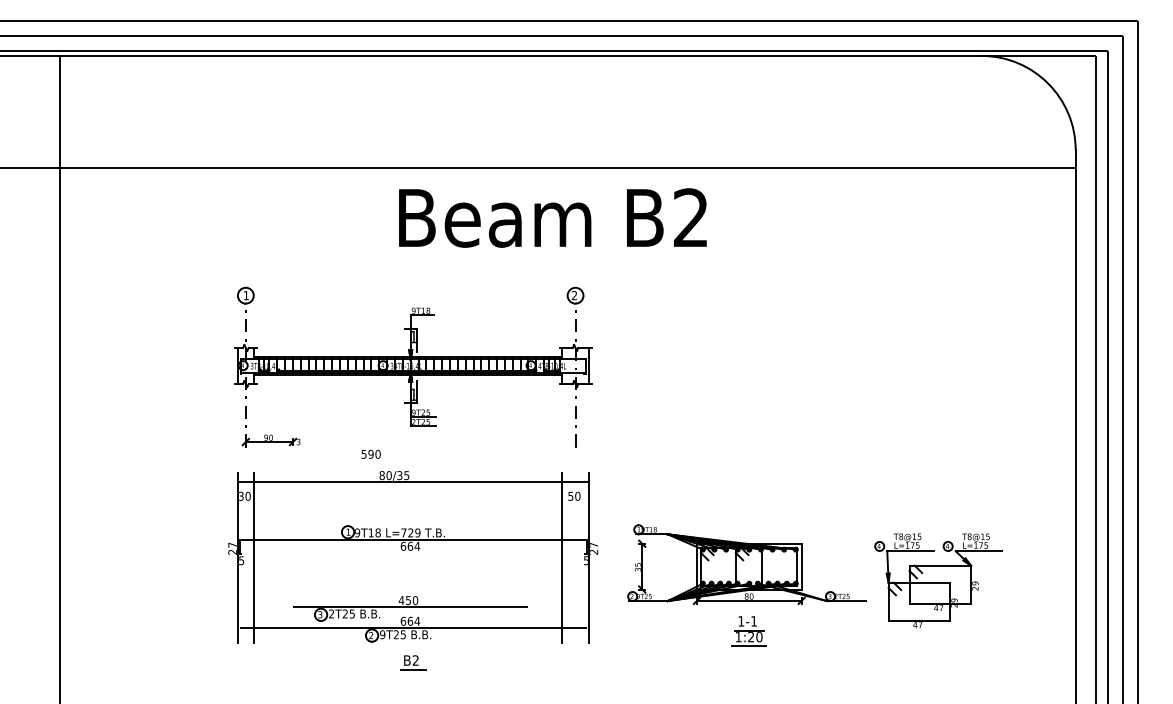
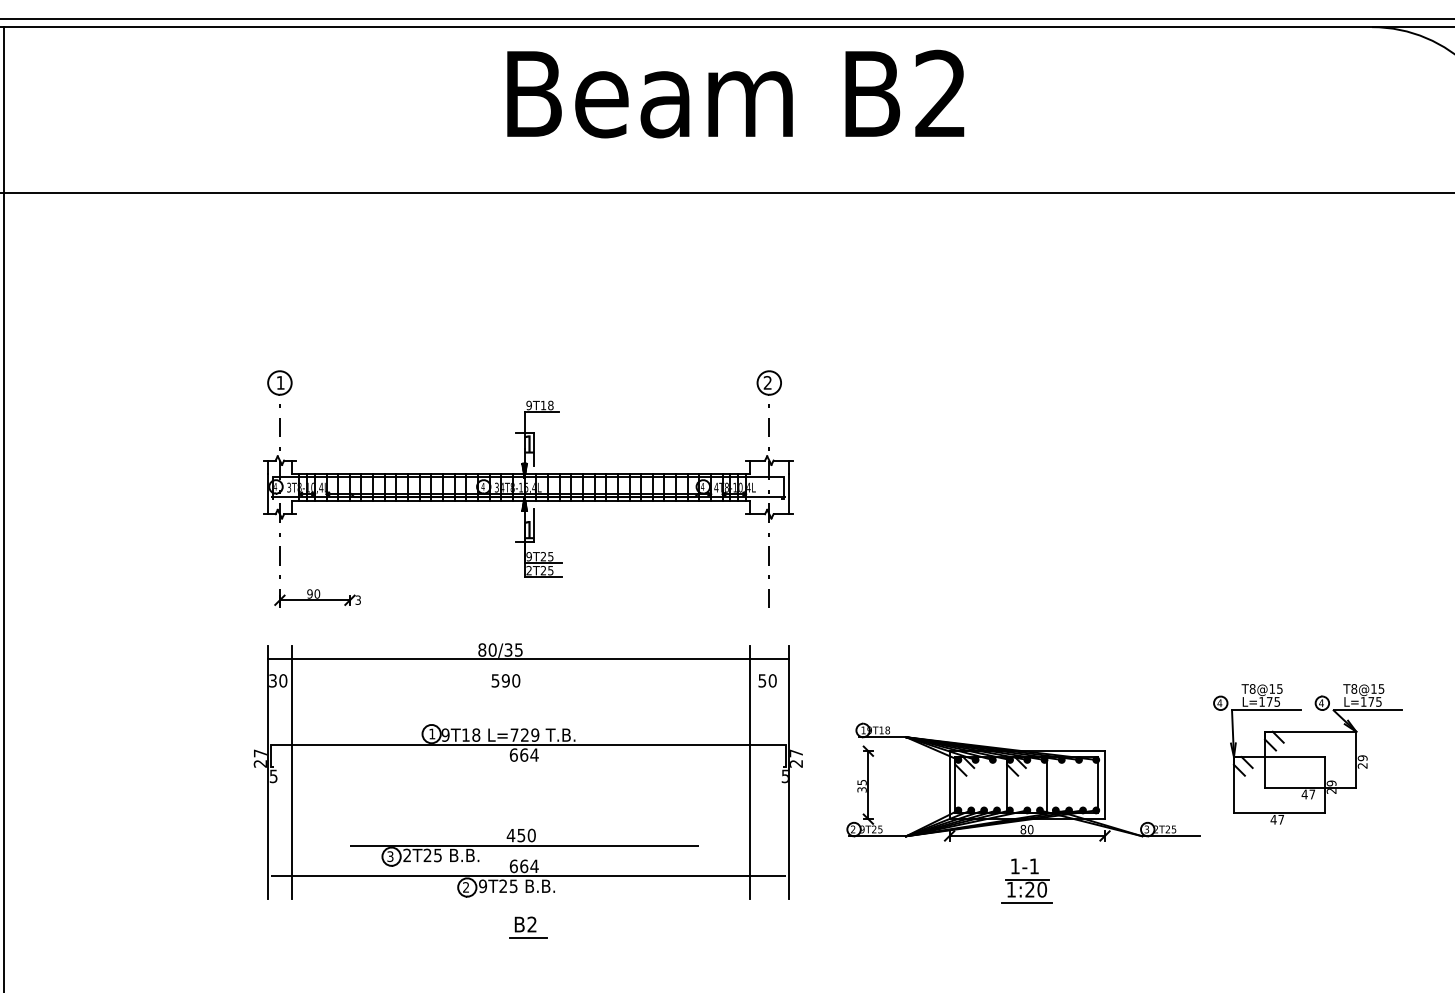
text: (552, 217) -> (735, 93), moved
text: (370, 453) -> (505, 679), moved
part: (938, 580) -> (1308, 753), moved

